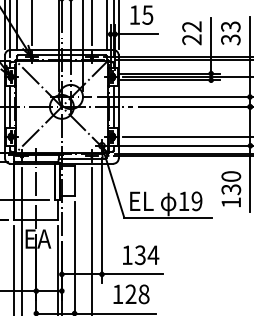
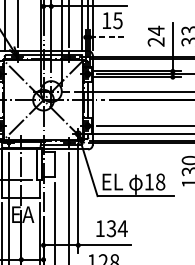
text: (191, 26) -> (155, 30), 22 -> 24
line: (137, 34) -> (109, 37), solid -> dashed
text: (196, 201) -> (160, 182), 19 -> 18

